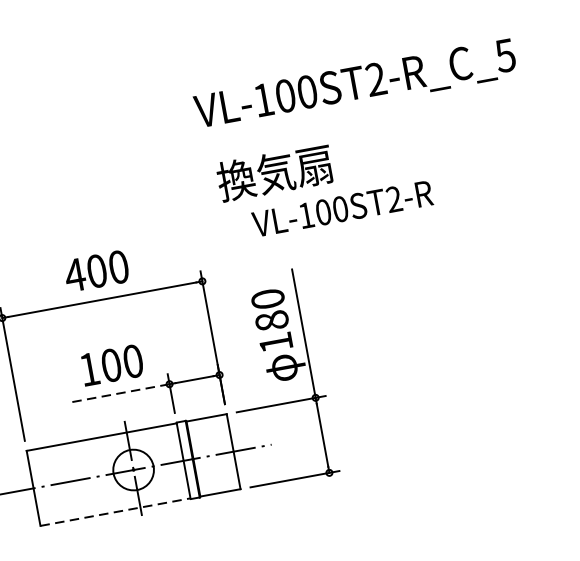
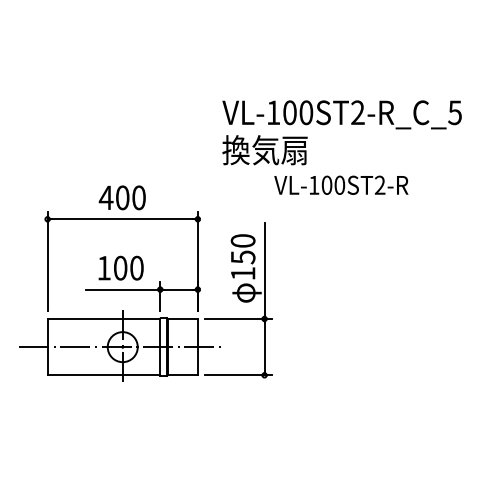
text: (354, 85) -> (341, 114), moved
text: (342, 207) -> (341, 184), moved
text: (271, 321) -> (242, 257), 180 -> 150
line: (119, 393) -> (122, 289), dashed -> solid
line: (116, 512) -> (104, 375), dashed -> solid

